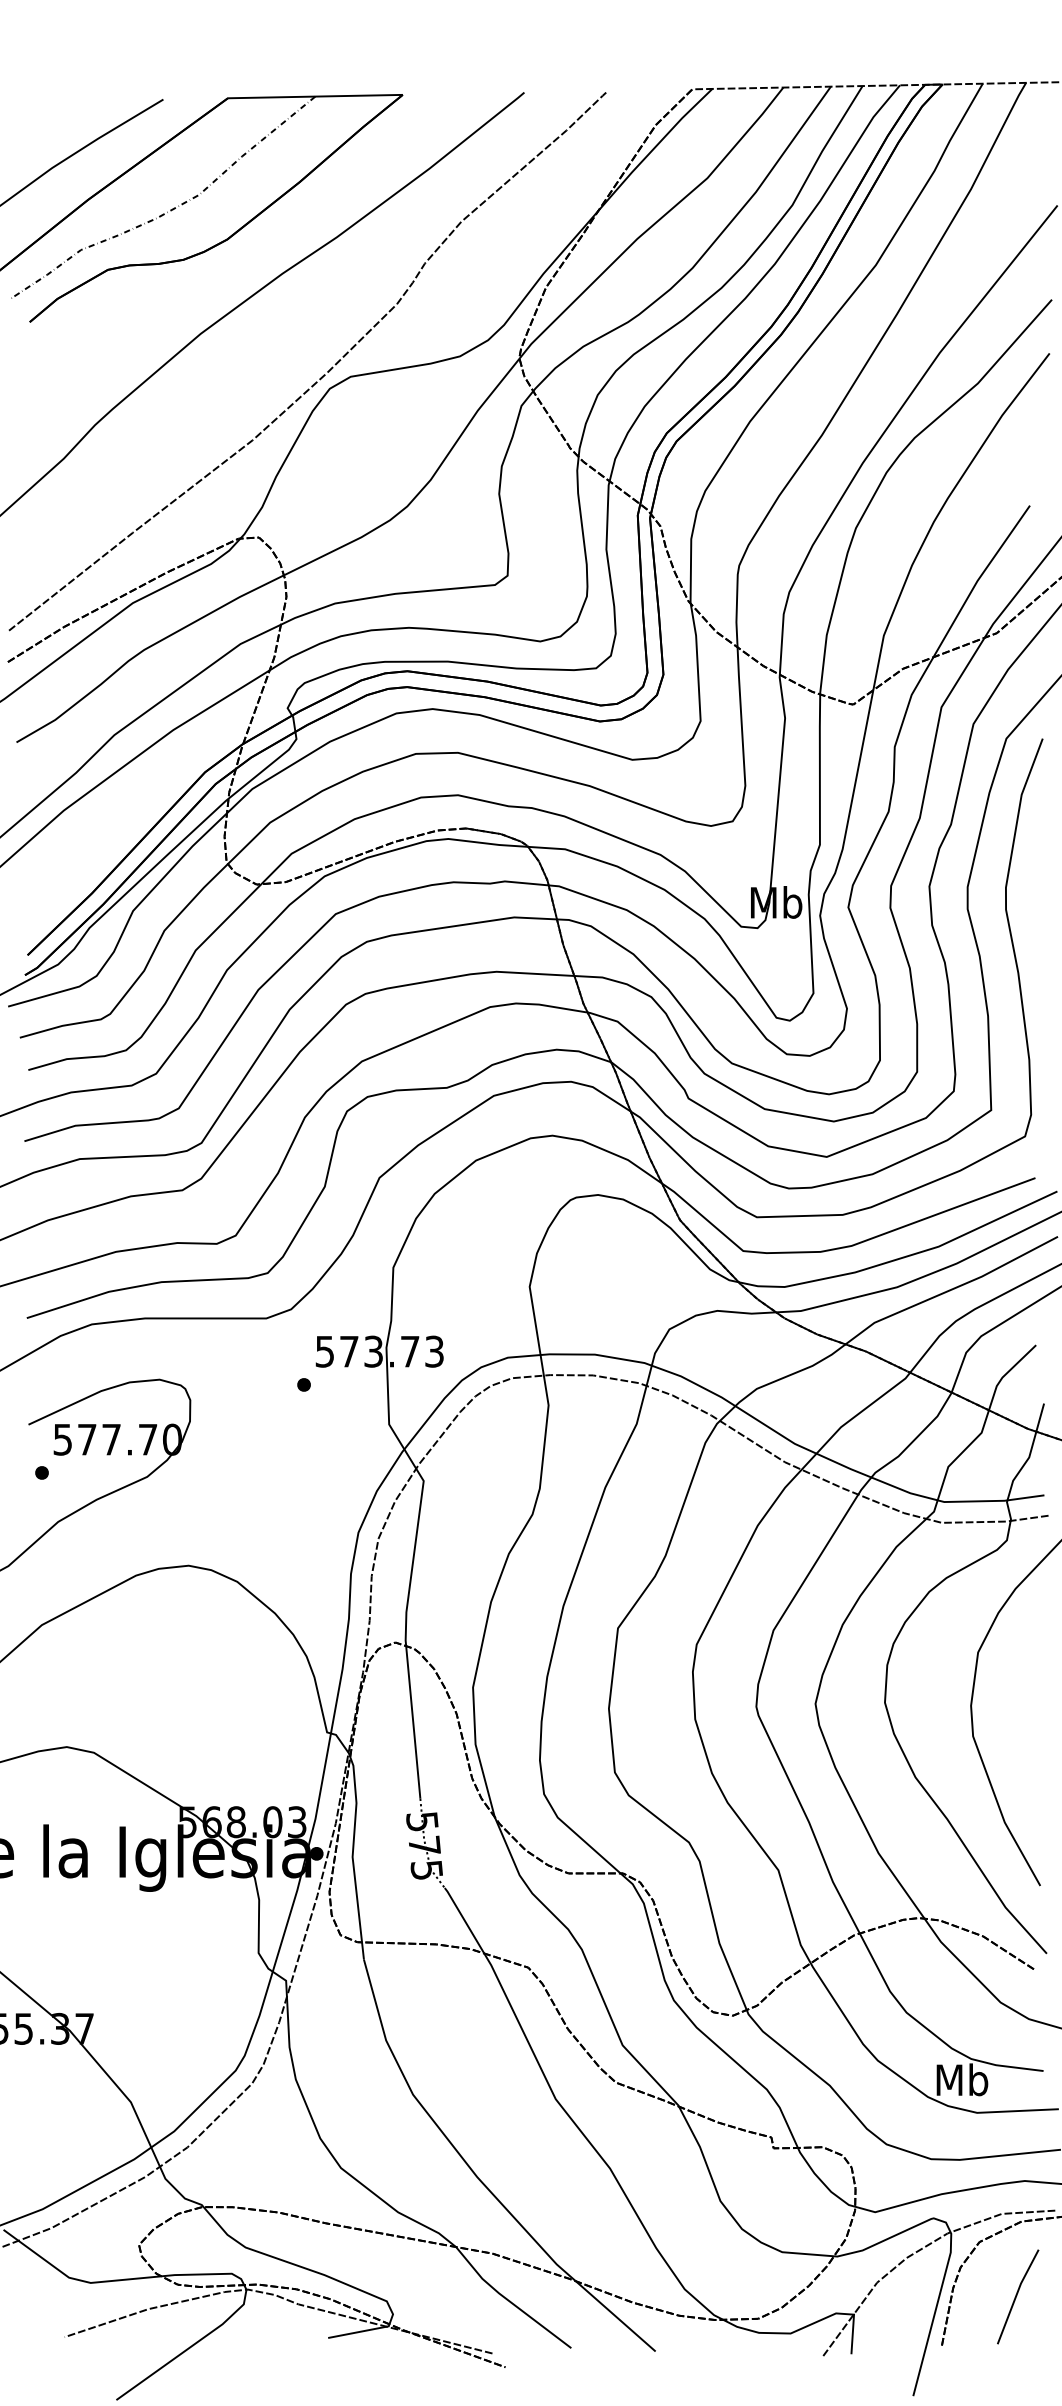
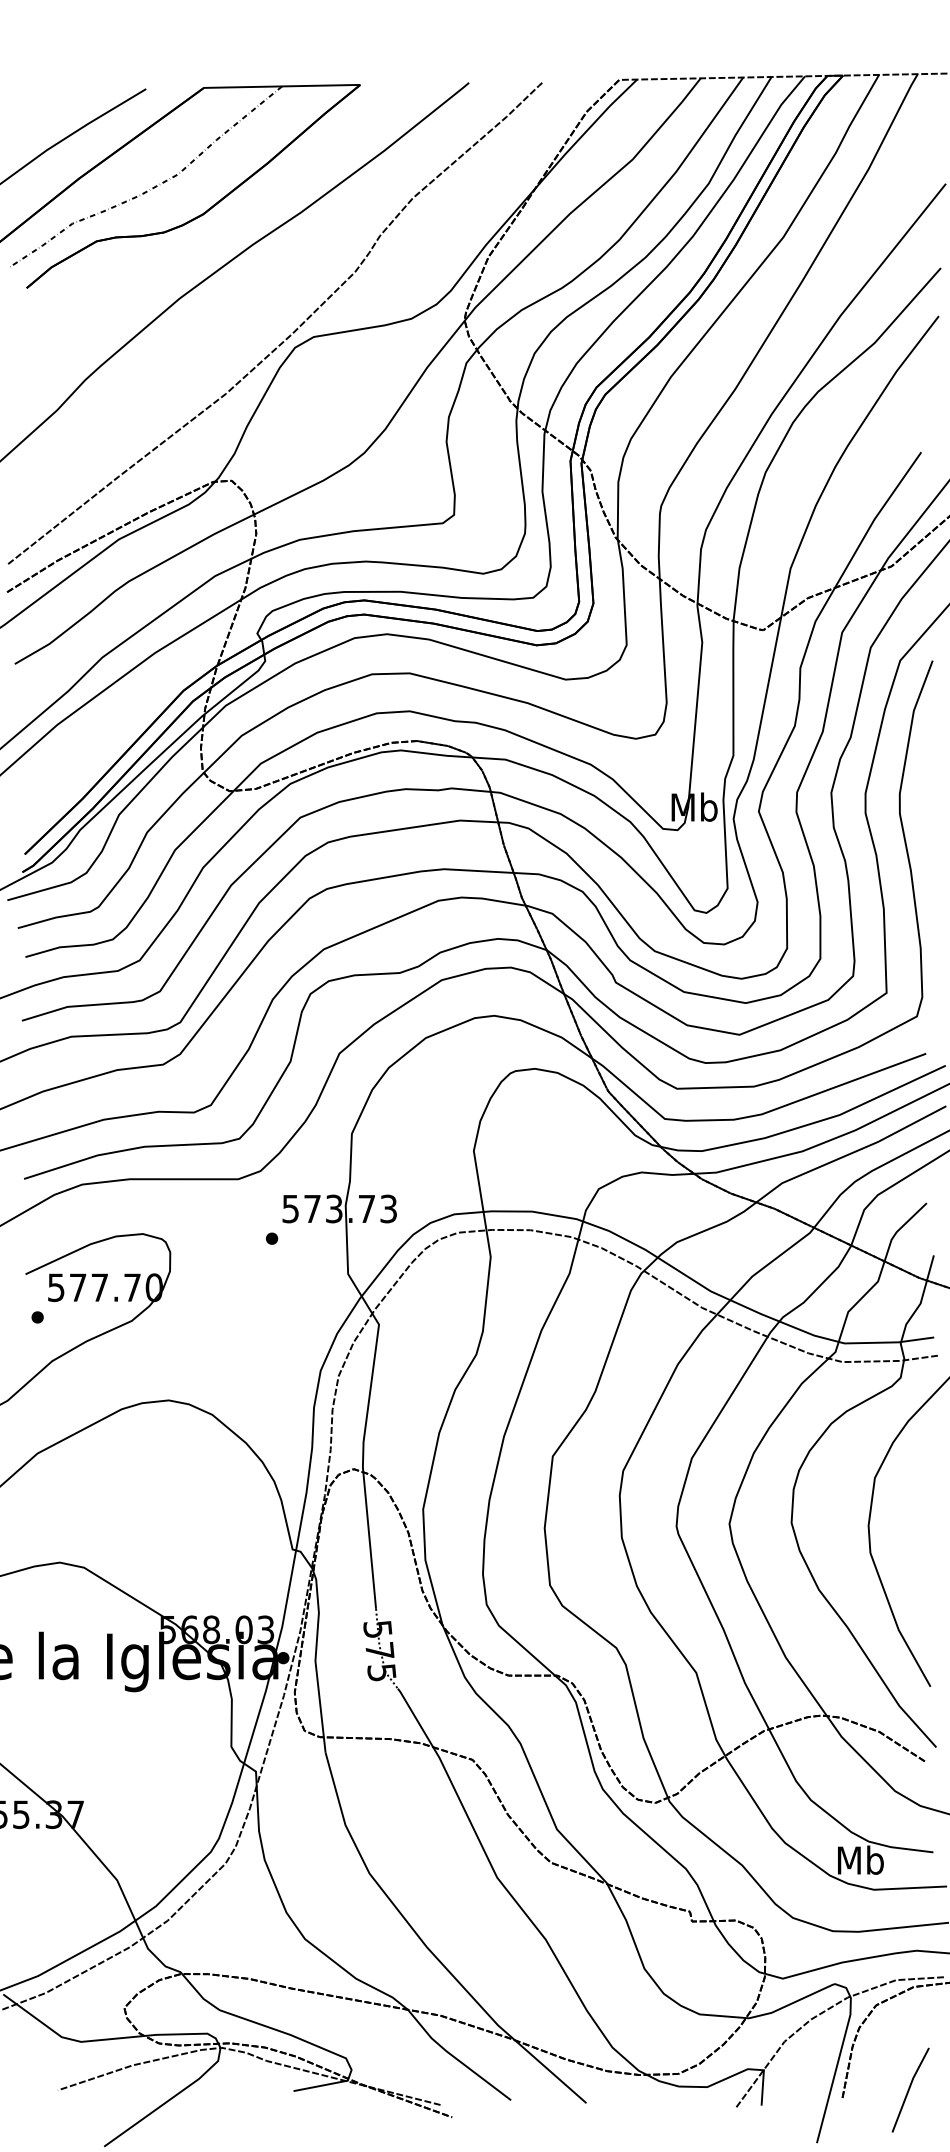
line: (1017, 2295) -> (910, 2088), moved

